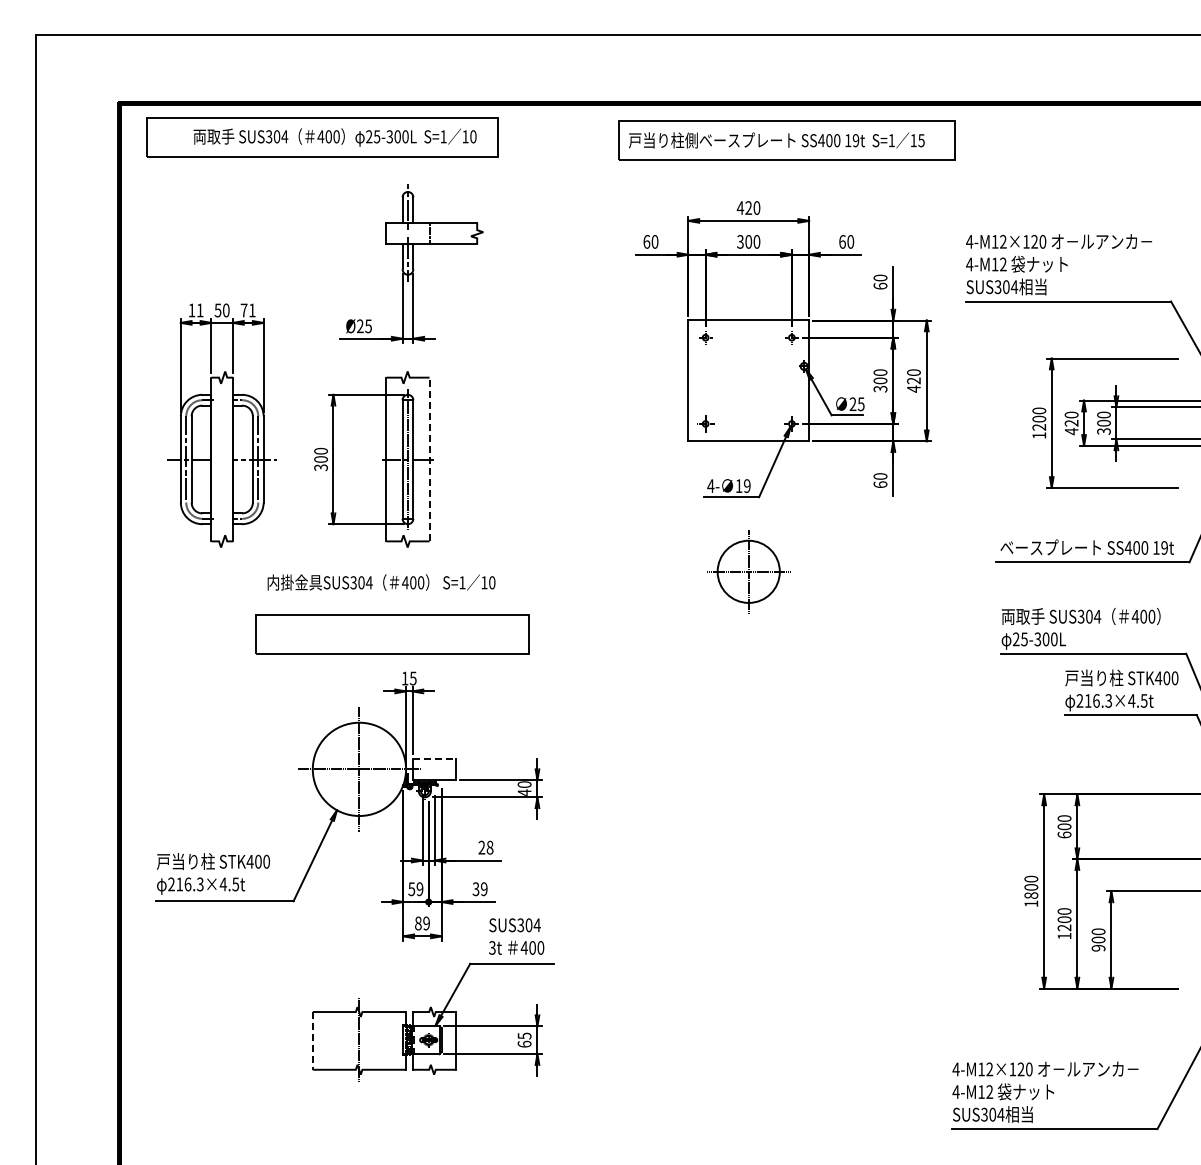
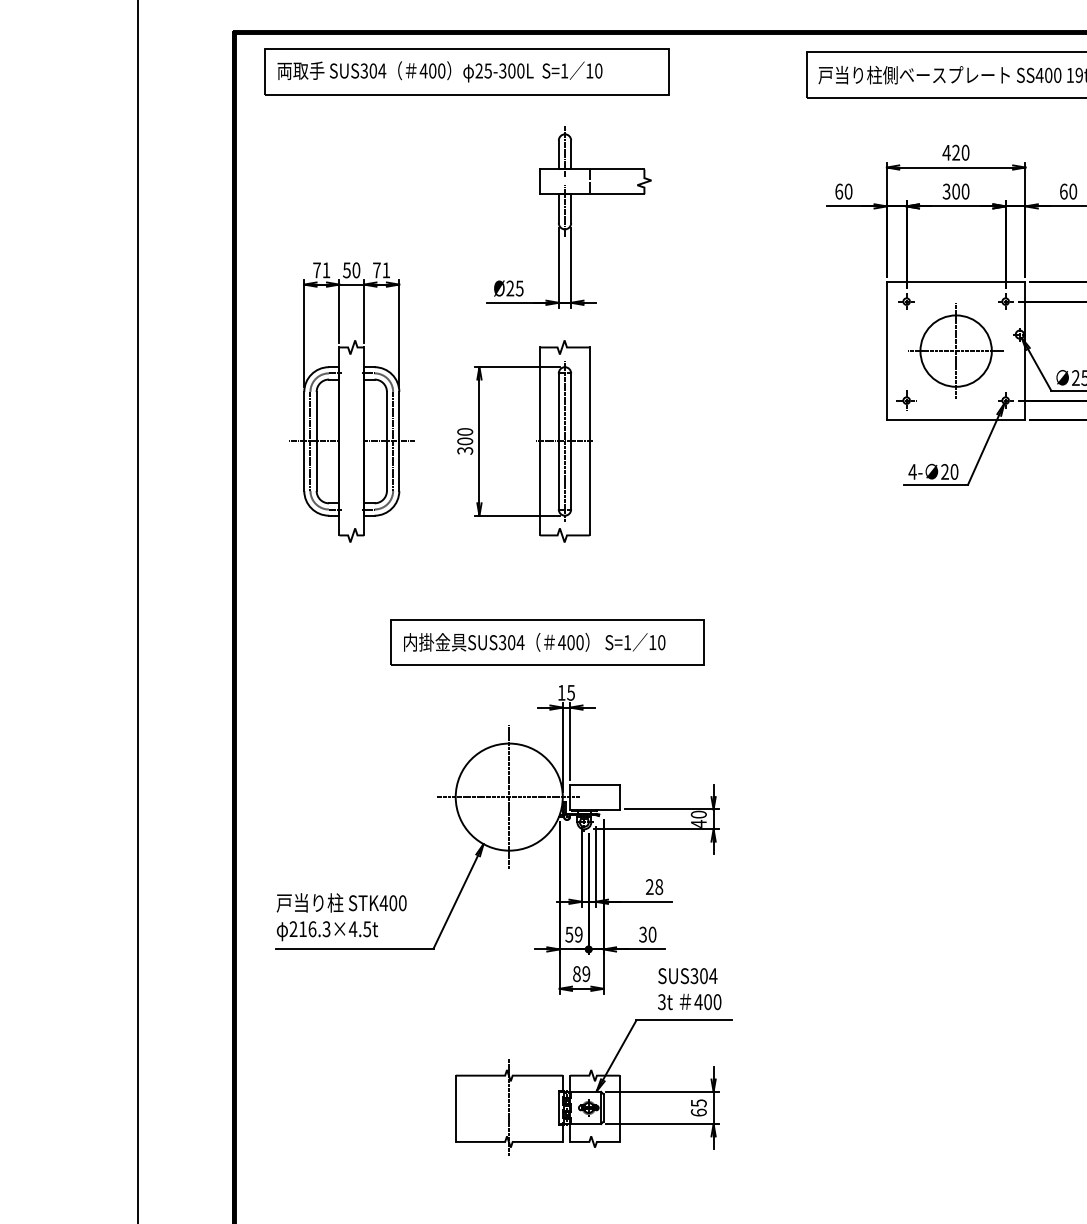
text: (334, 137) -> (439, 71), moved
text: (191, 310) -> (316, 270), 11 -> 71
line: (429, 459) -> (589, 441), dashed -> solid
text: (742, 485) -> (948, 471), 19 -> 20
part: (748, 571) -> (955, 350), moved
text: (381, 582) -> (534, 642), moved
line: (434, 758) -> (595, 784), dashed -> solid
text: (483, 889) -> (651, 935), 39 -> 30
line: (312, 1040) -> (455, 1108), dashed -> solid

